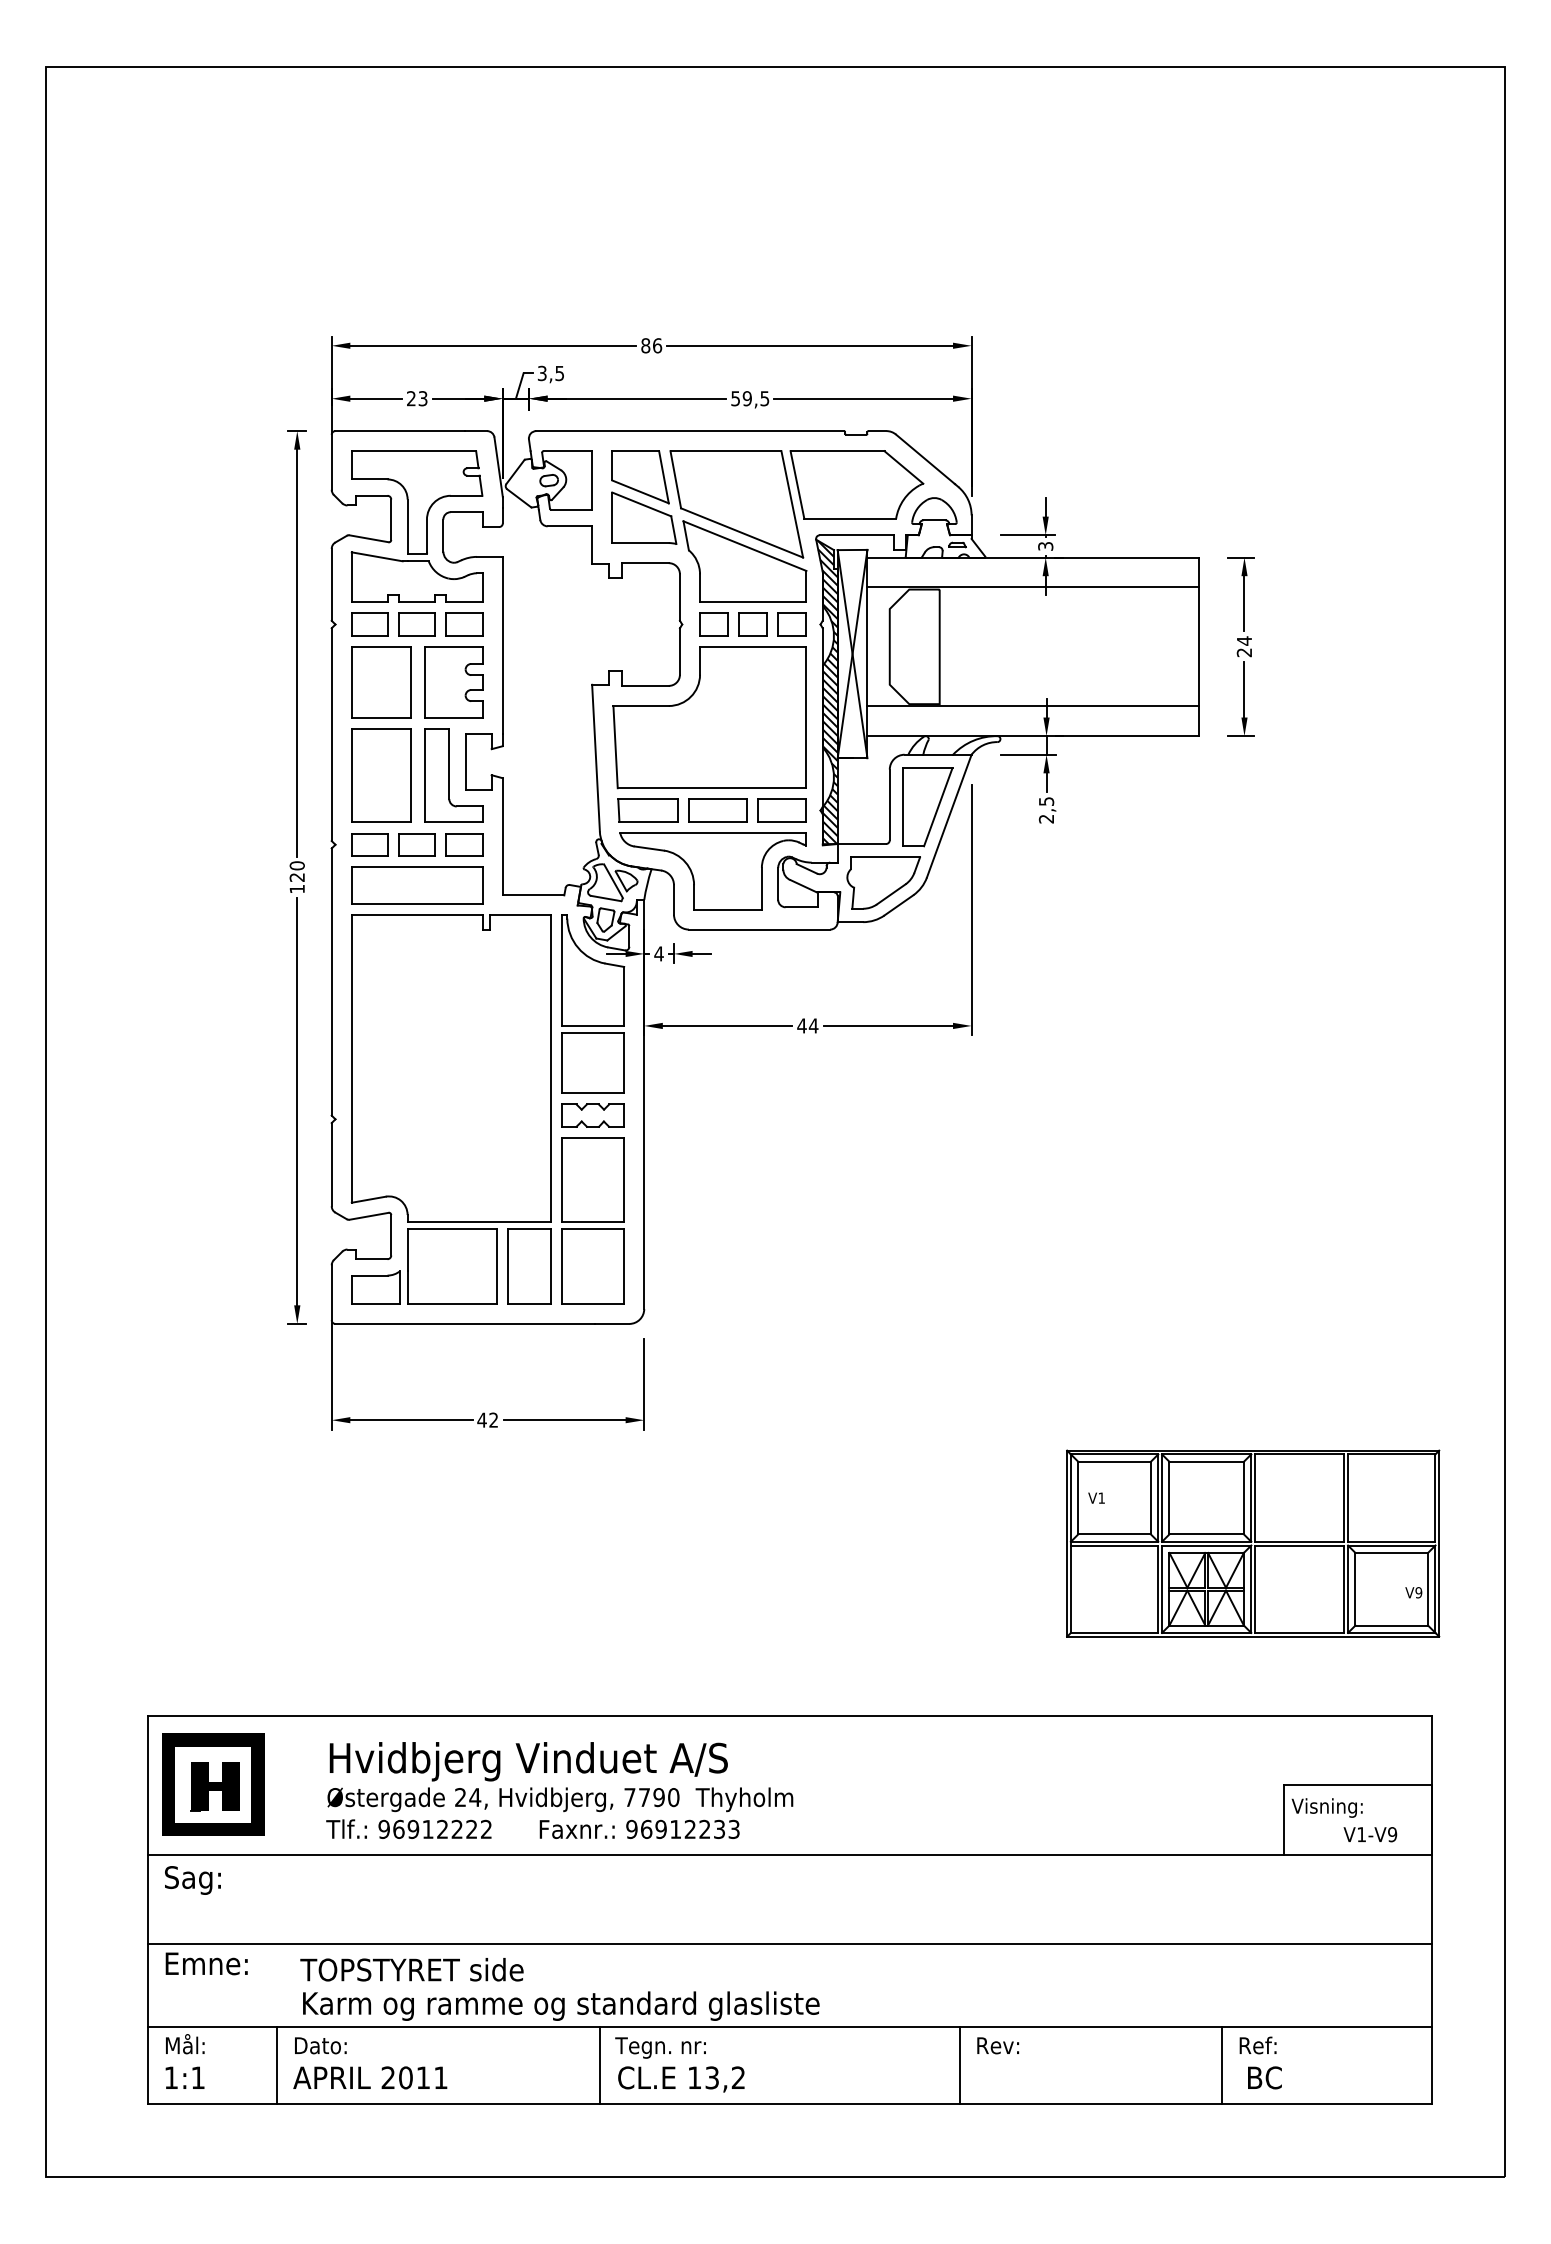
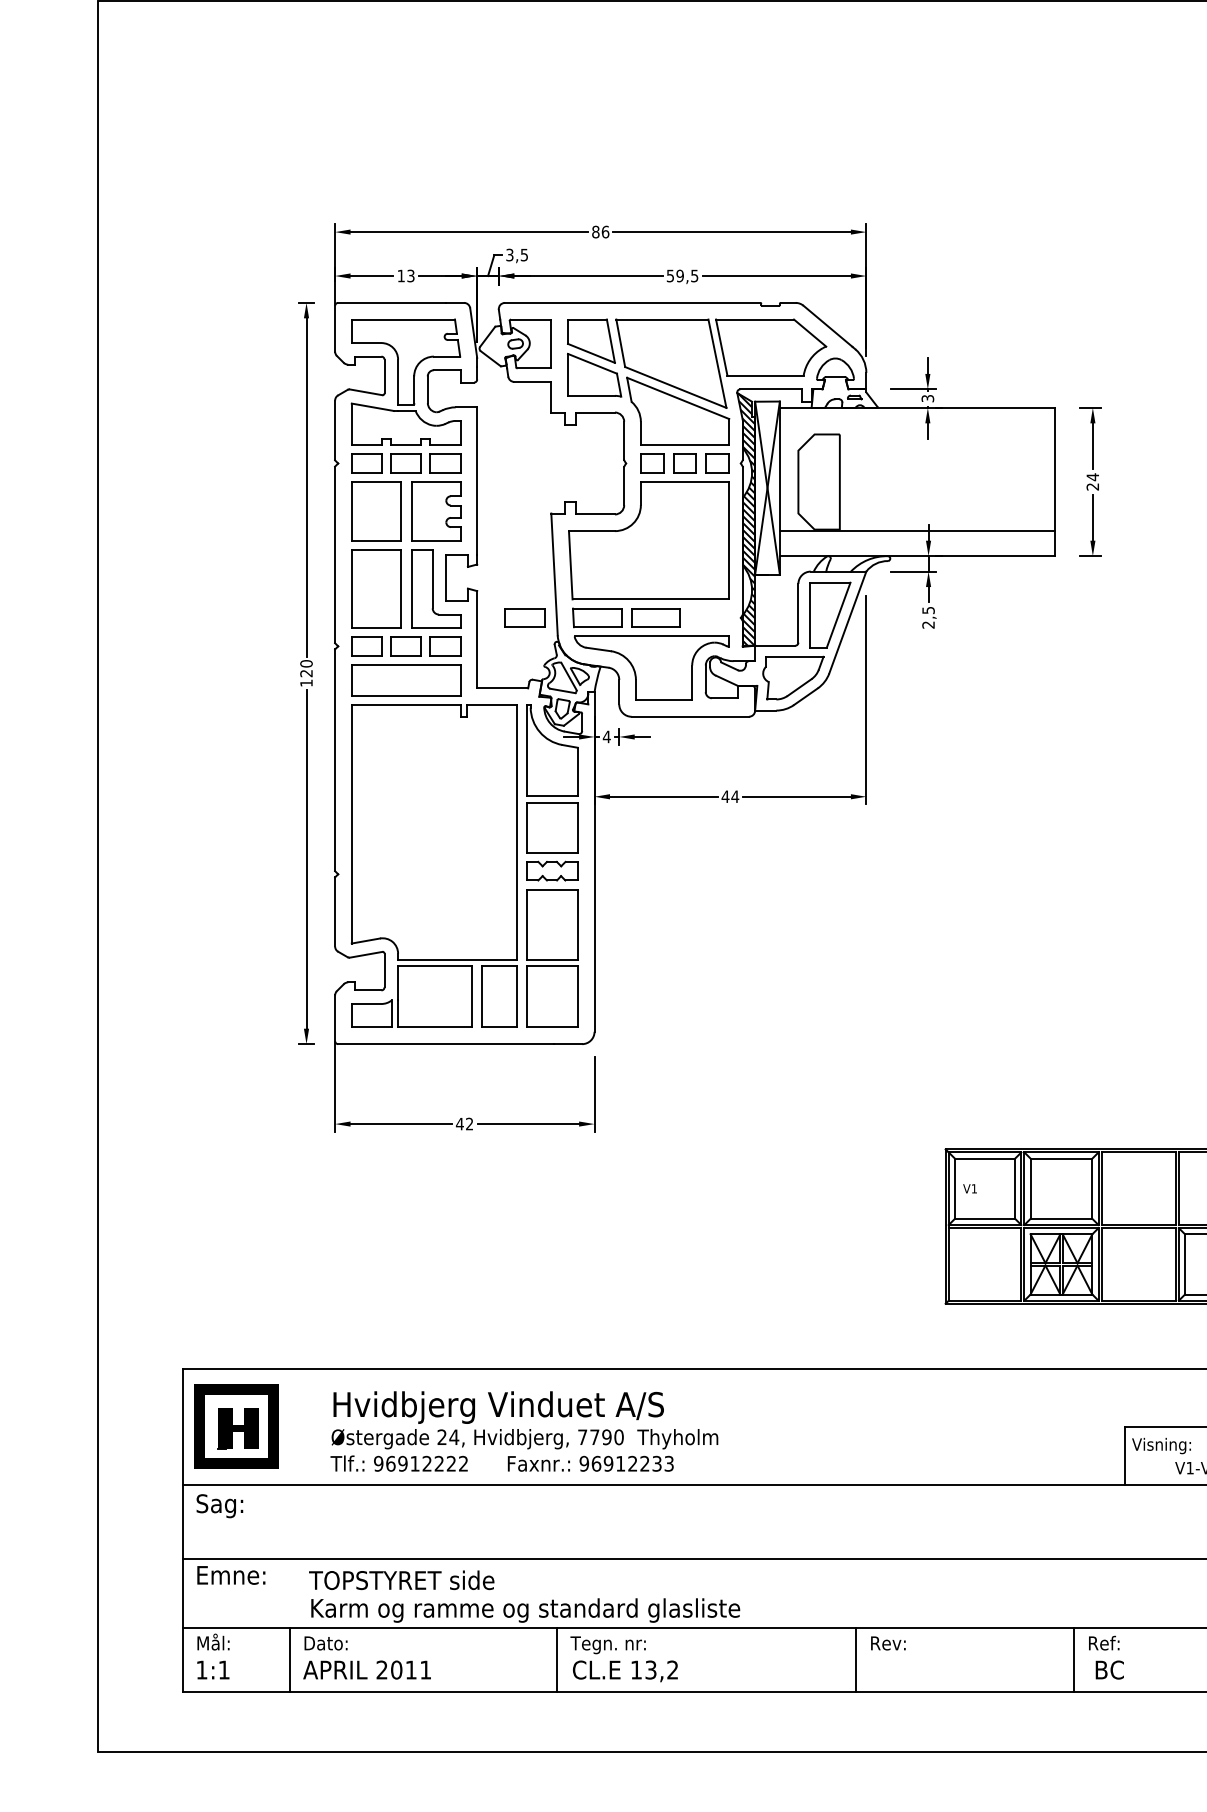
text: (411, 398) -> (401, 275), 23 -> 13
line: (1032, 587) -> (916, 432), removed
part: (781, 810) -> (524, 617), moved

